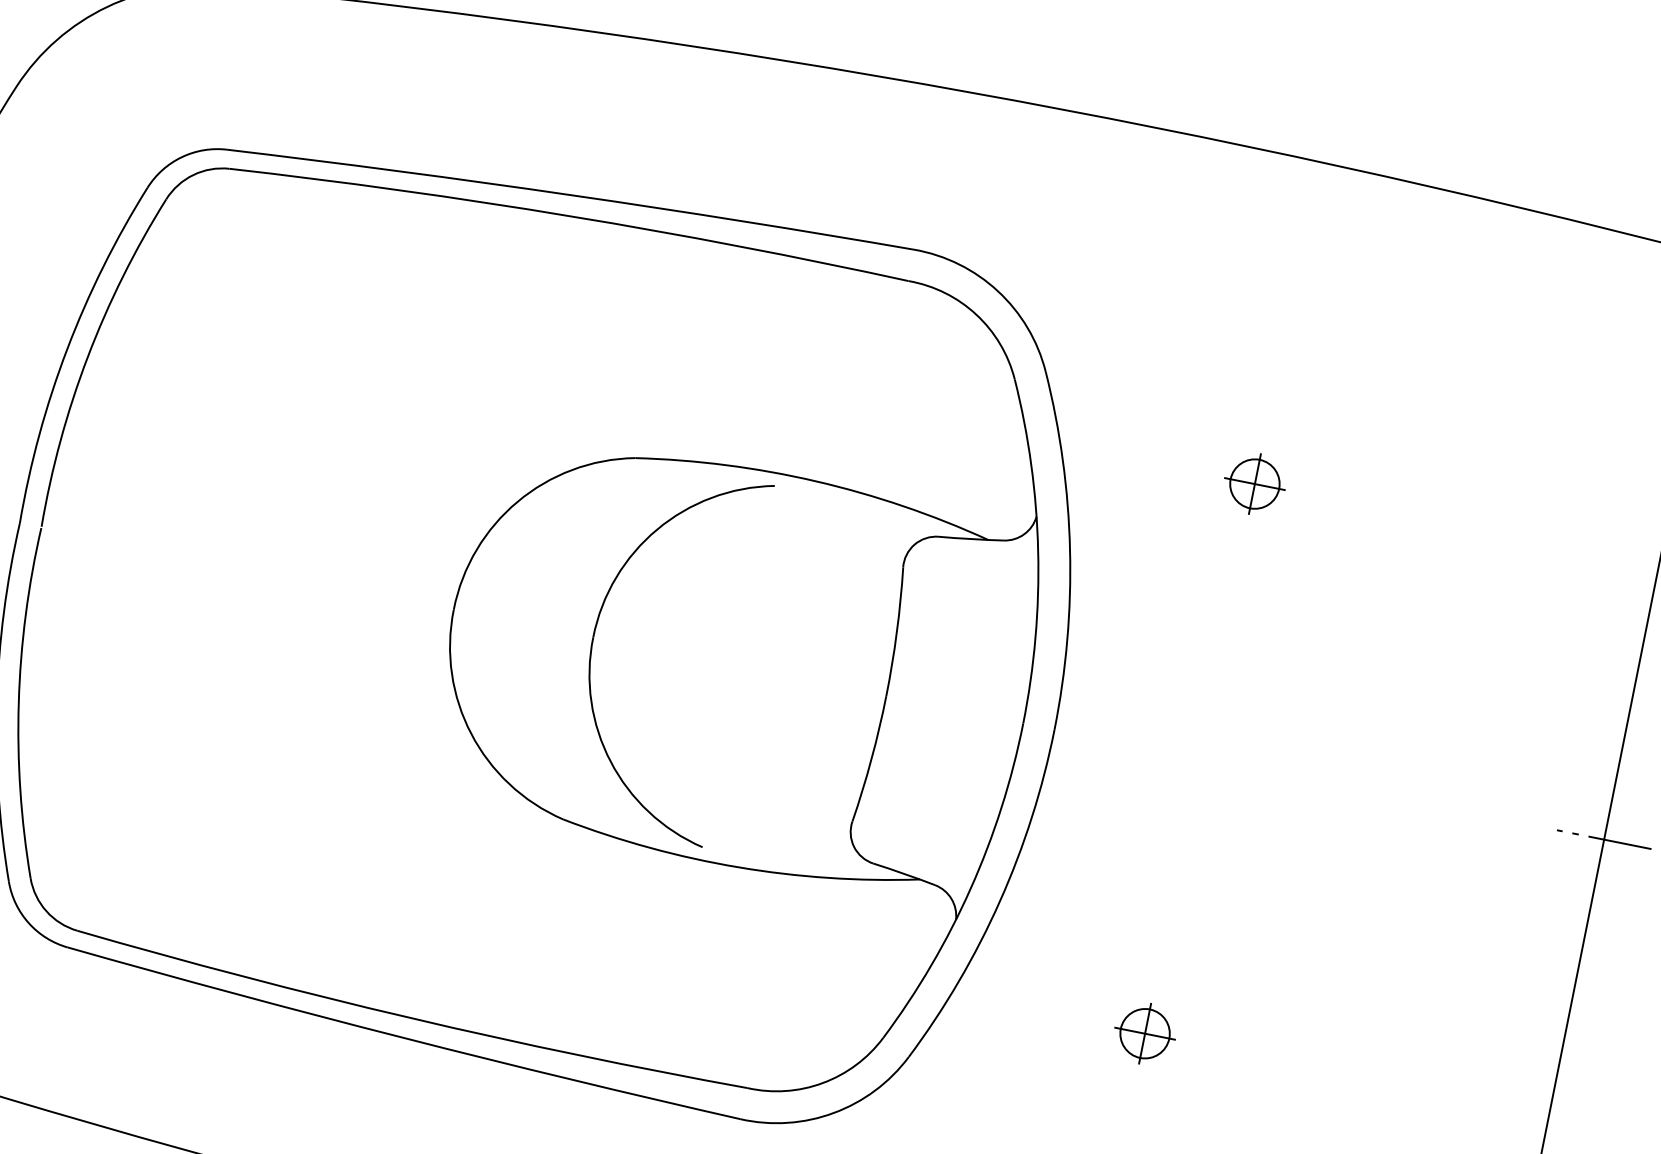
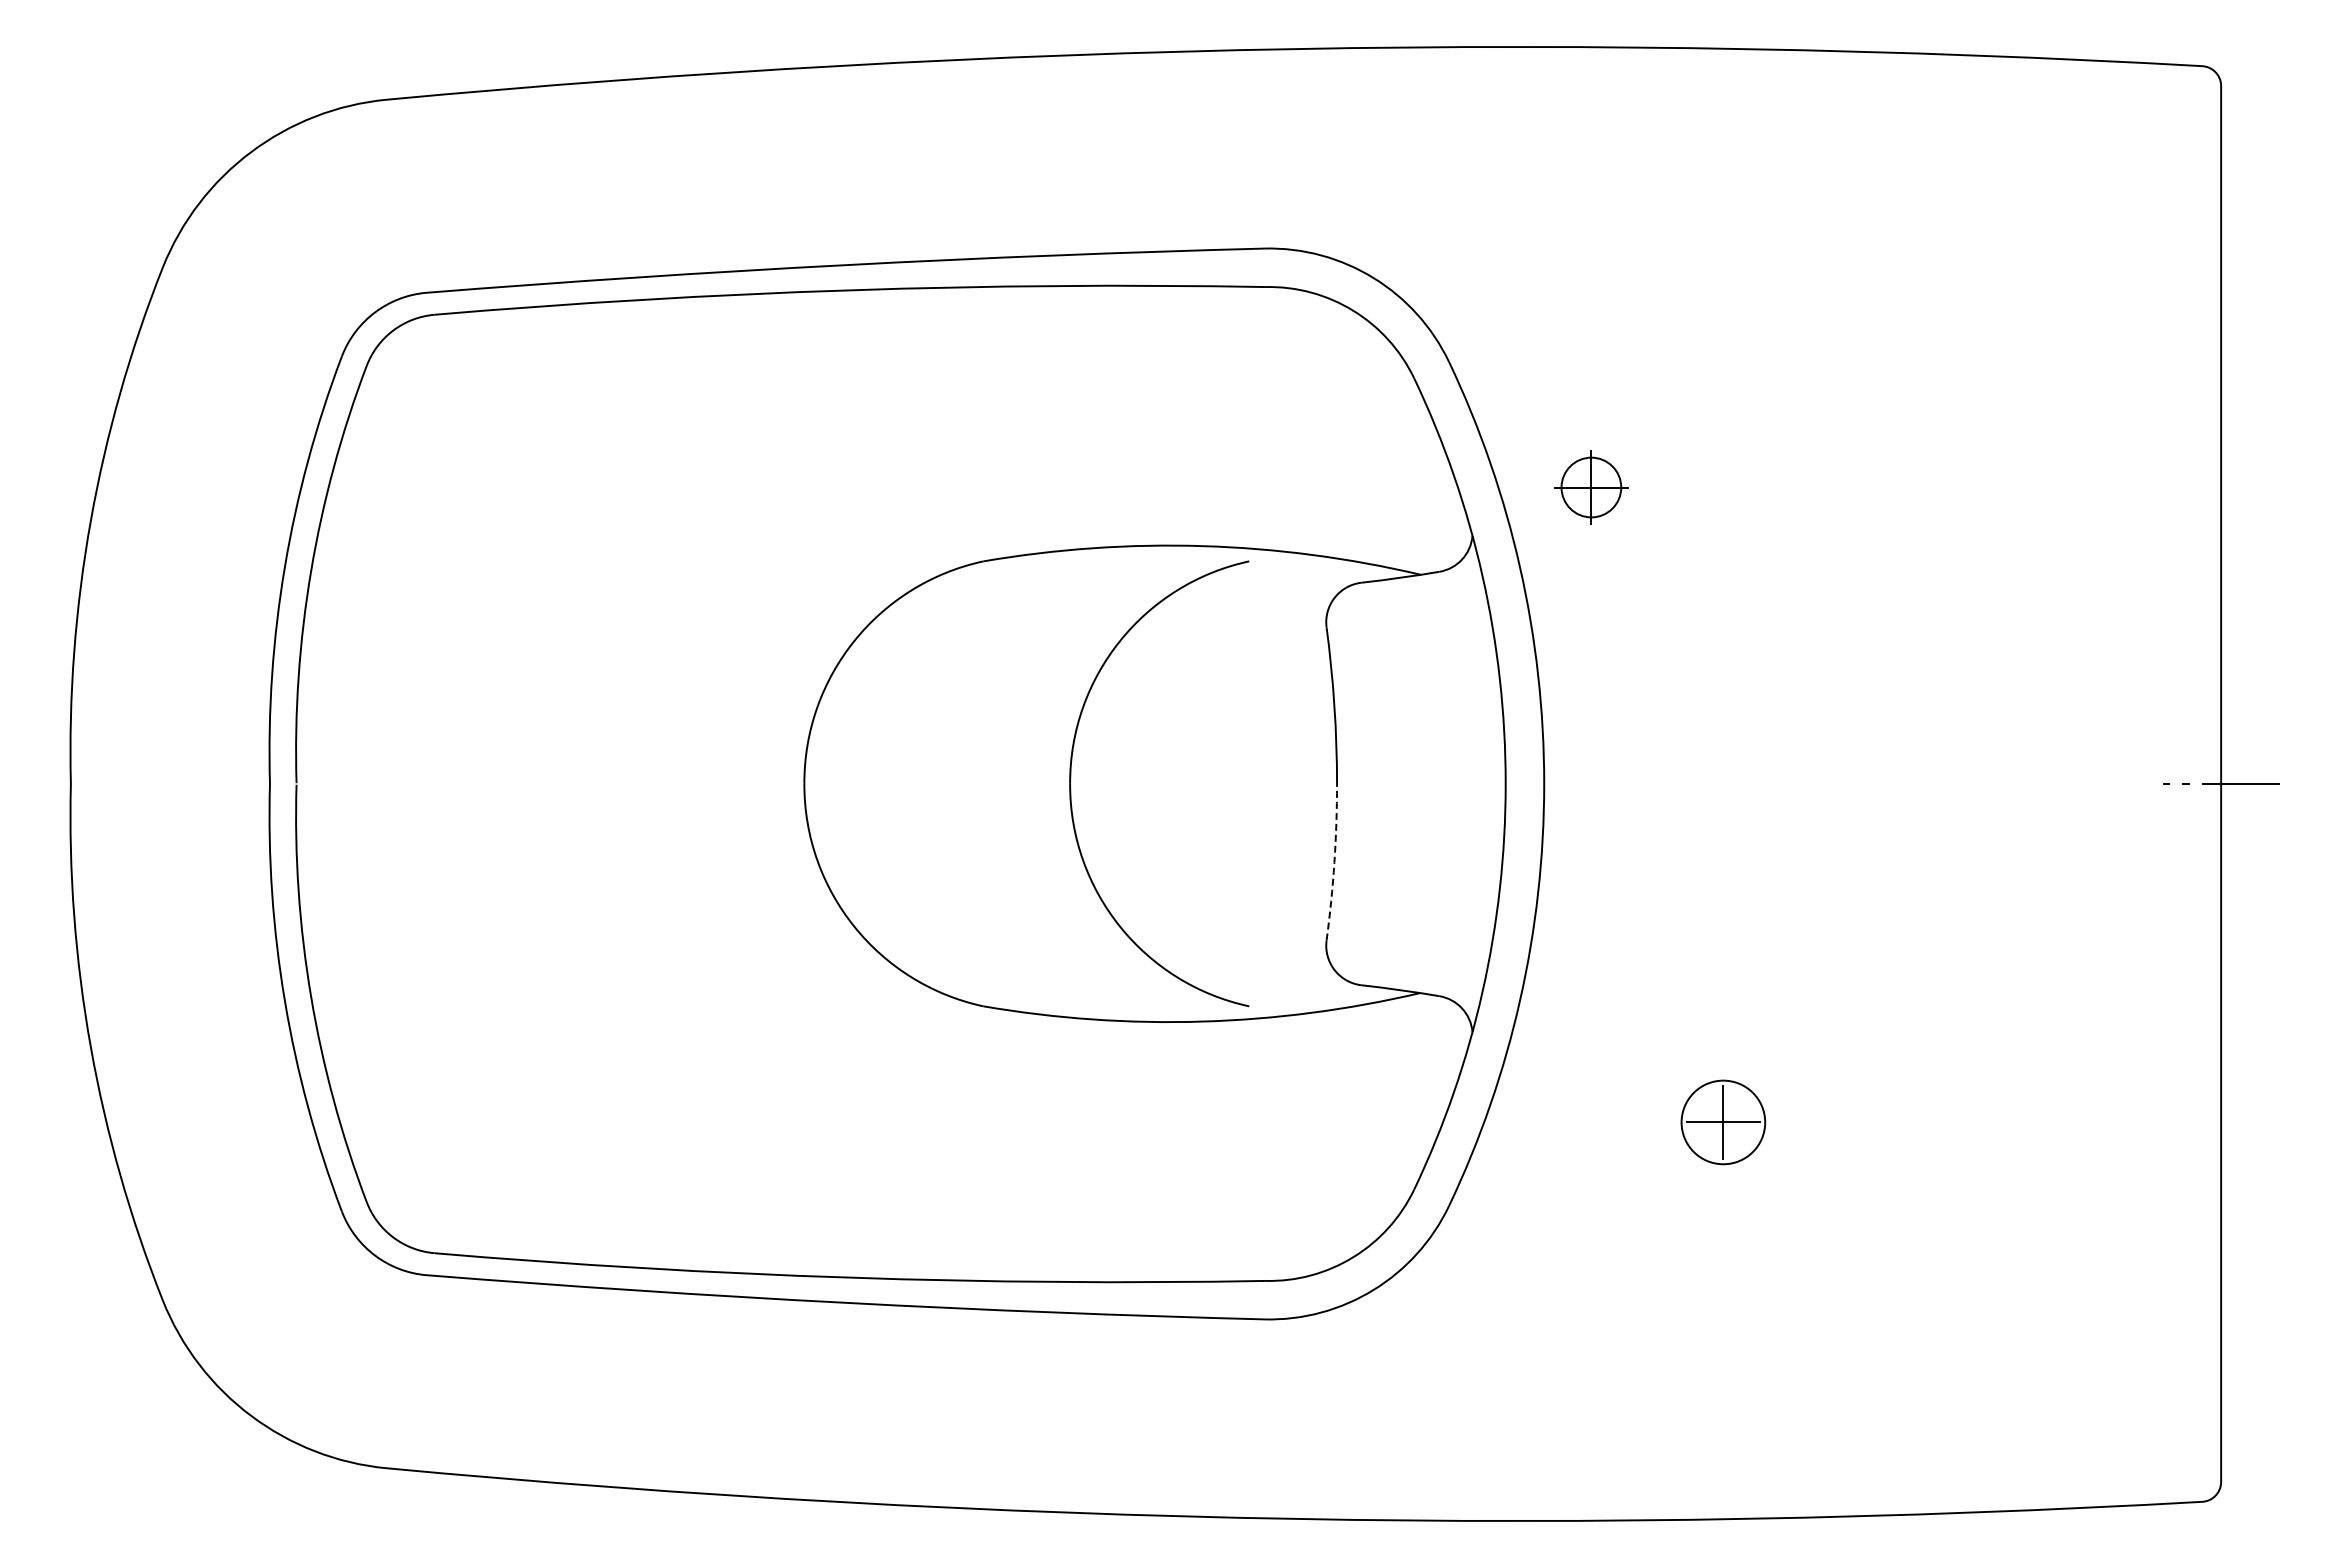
part: (1255, 484) -> (1591, 487), moved
part: (595, 633) -> (1071, 778), moved
arc: (871, 759) -> (1334, 862), solid -> dashed
circle: (1145, 1033) -> (1723, 1122), size x1.4

